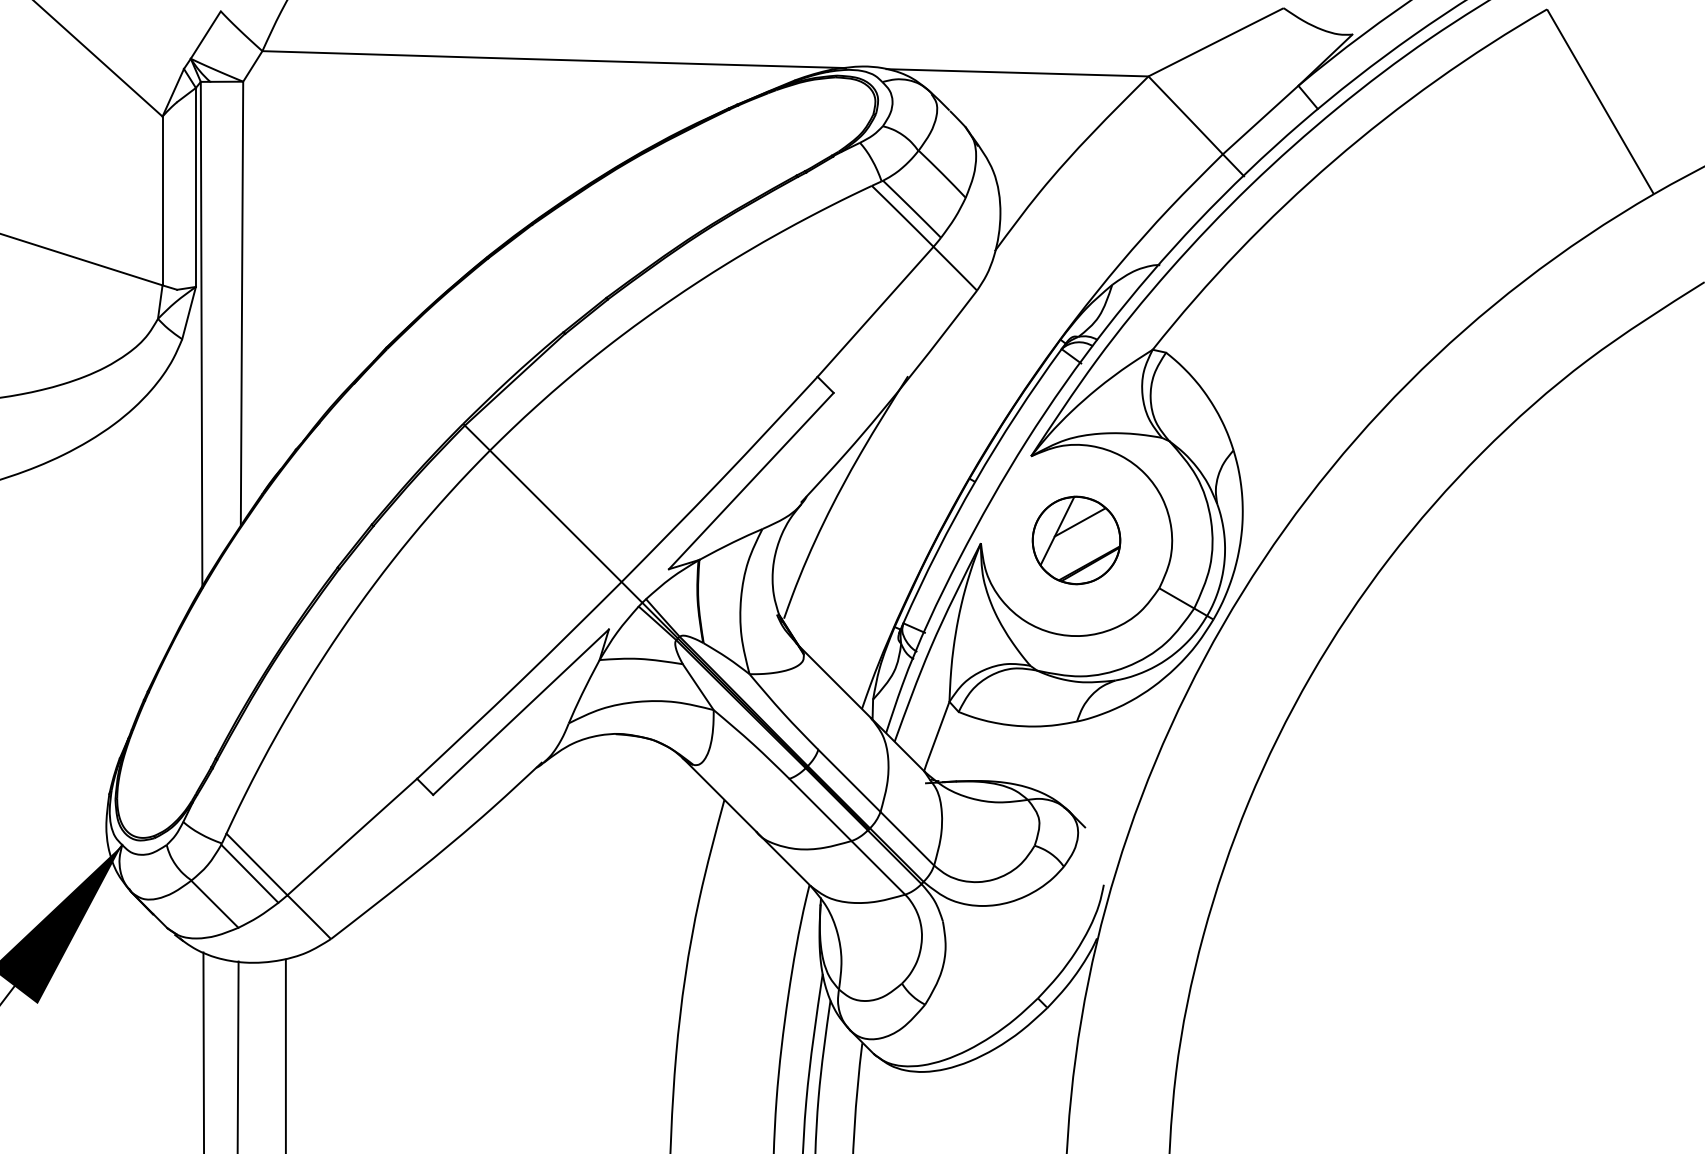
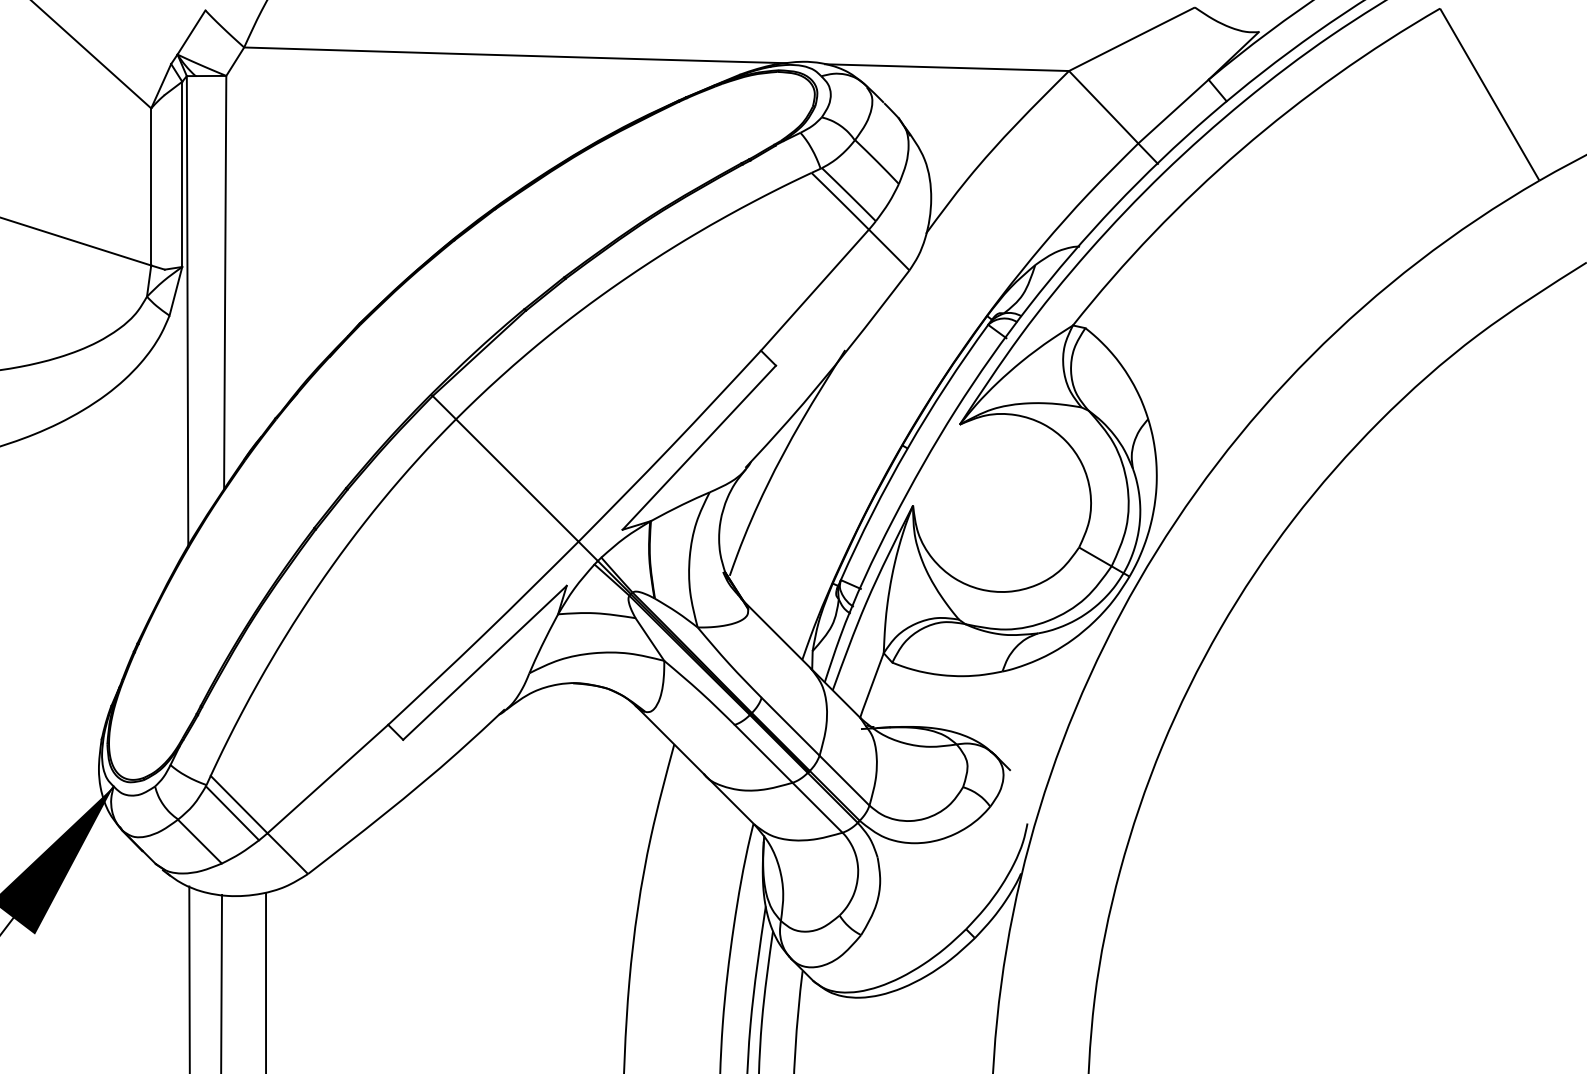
part: (1076, 540) -> (1002, 503), removed

